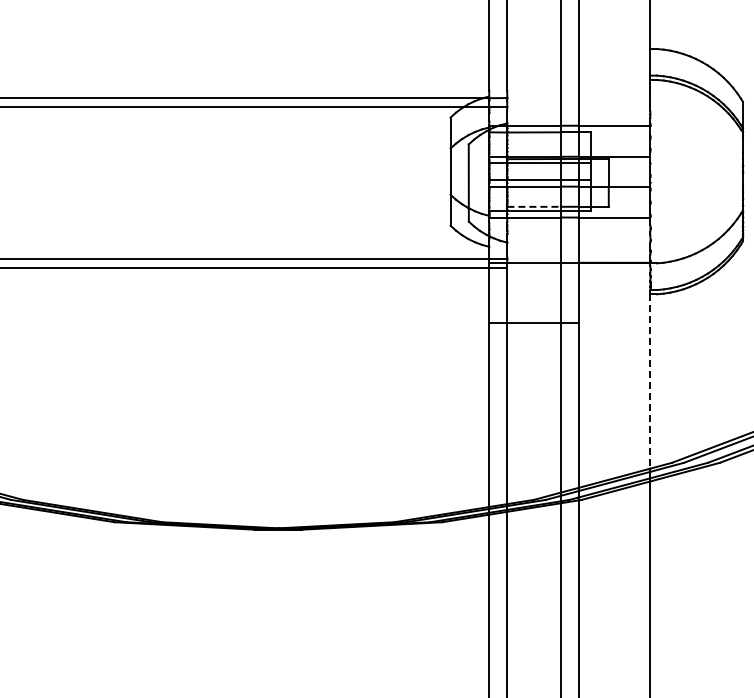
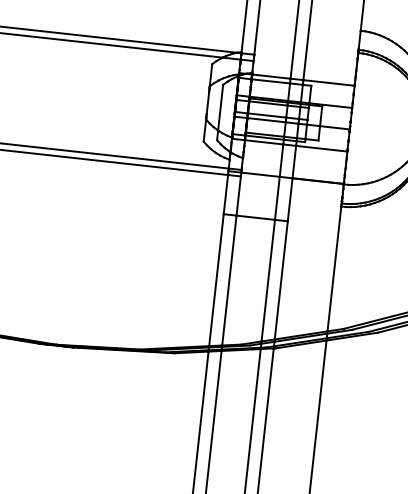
line: (534, 206) -> (265, 134), dashed -> solid
line: (650, 381) -> (334, 268), dashed -> solid

